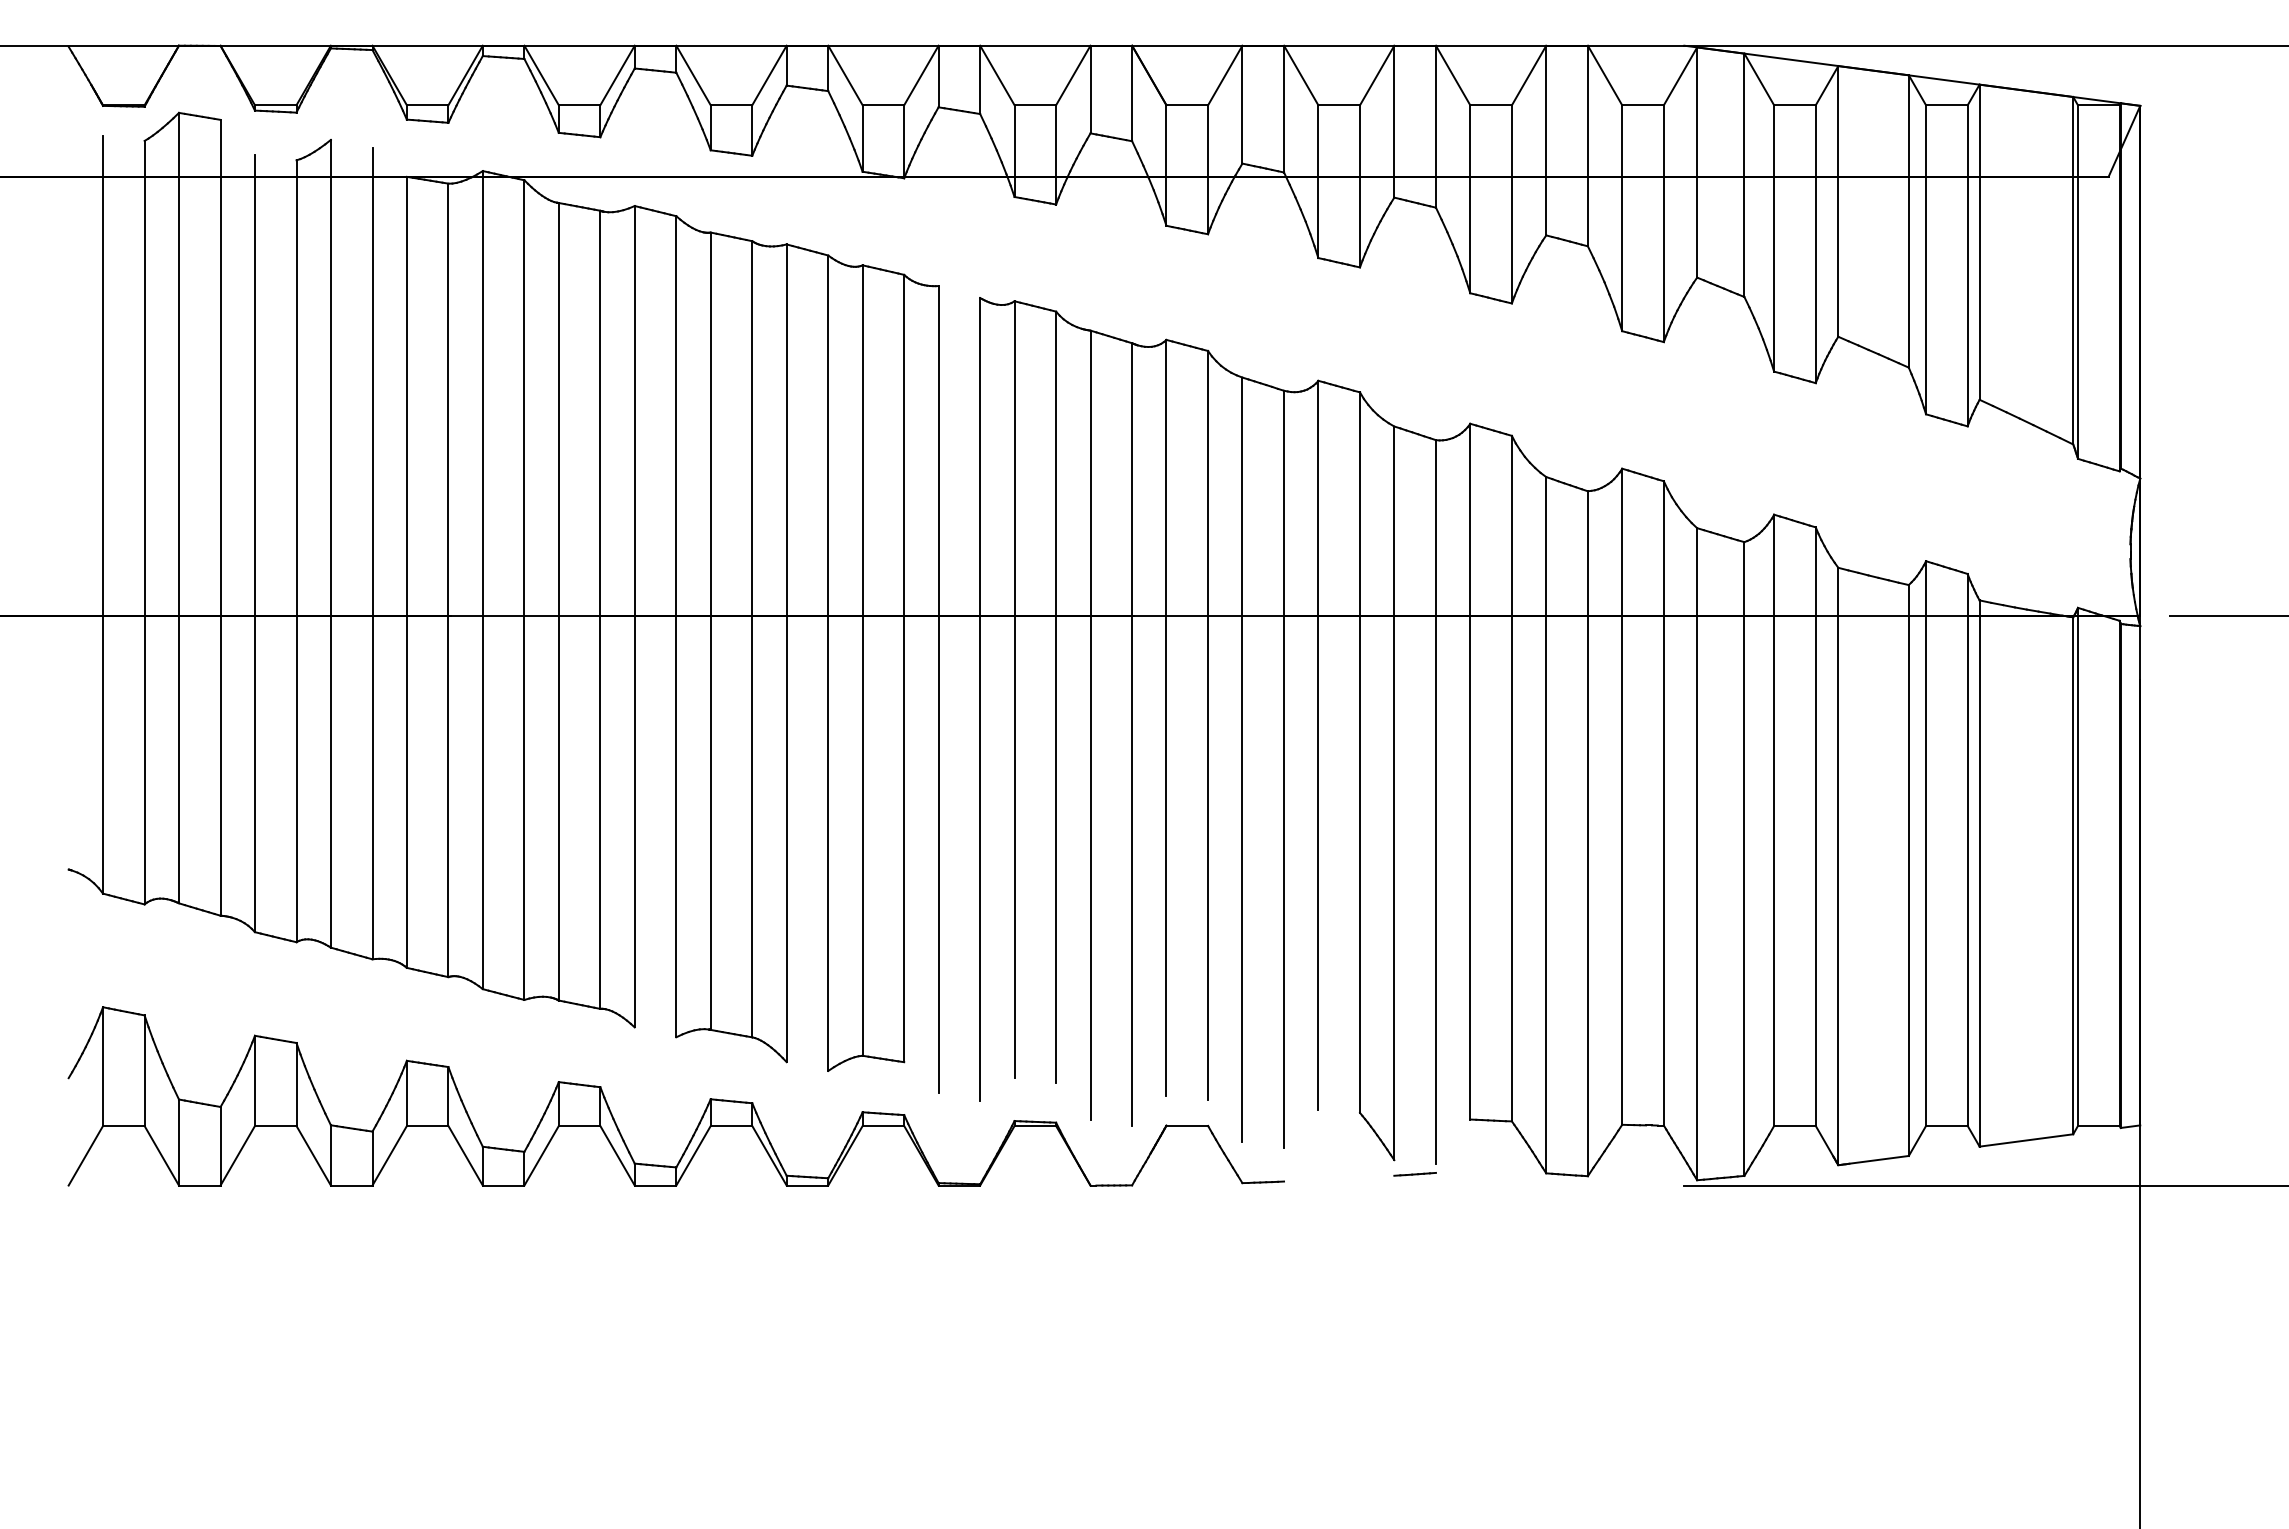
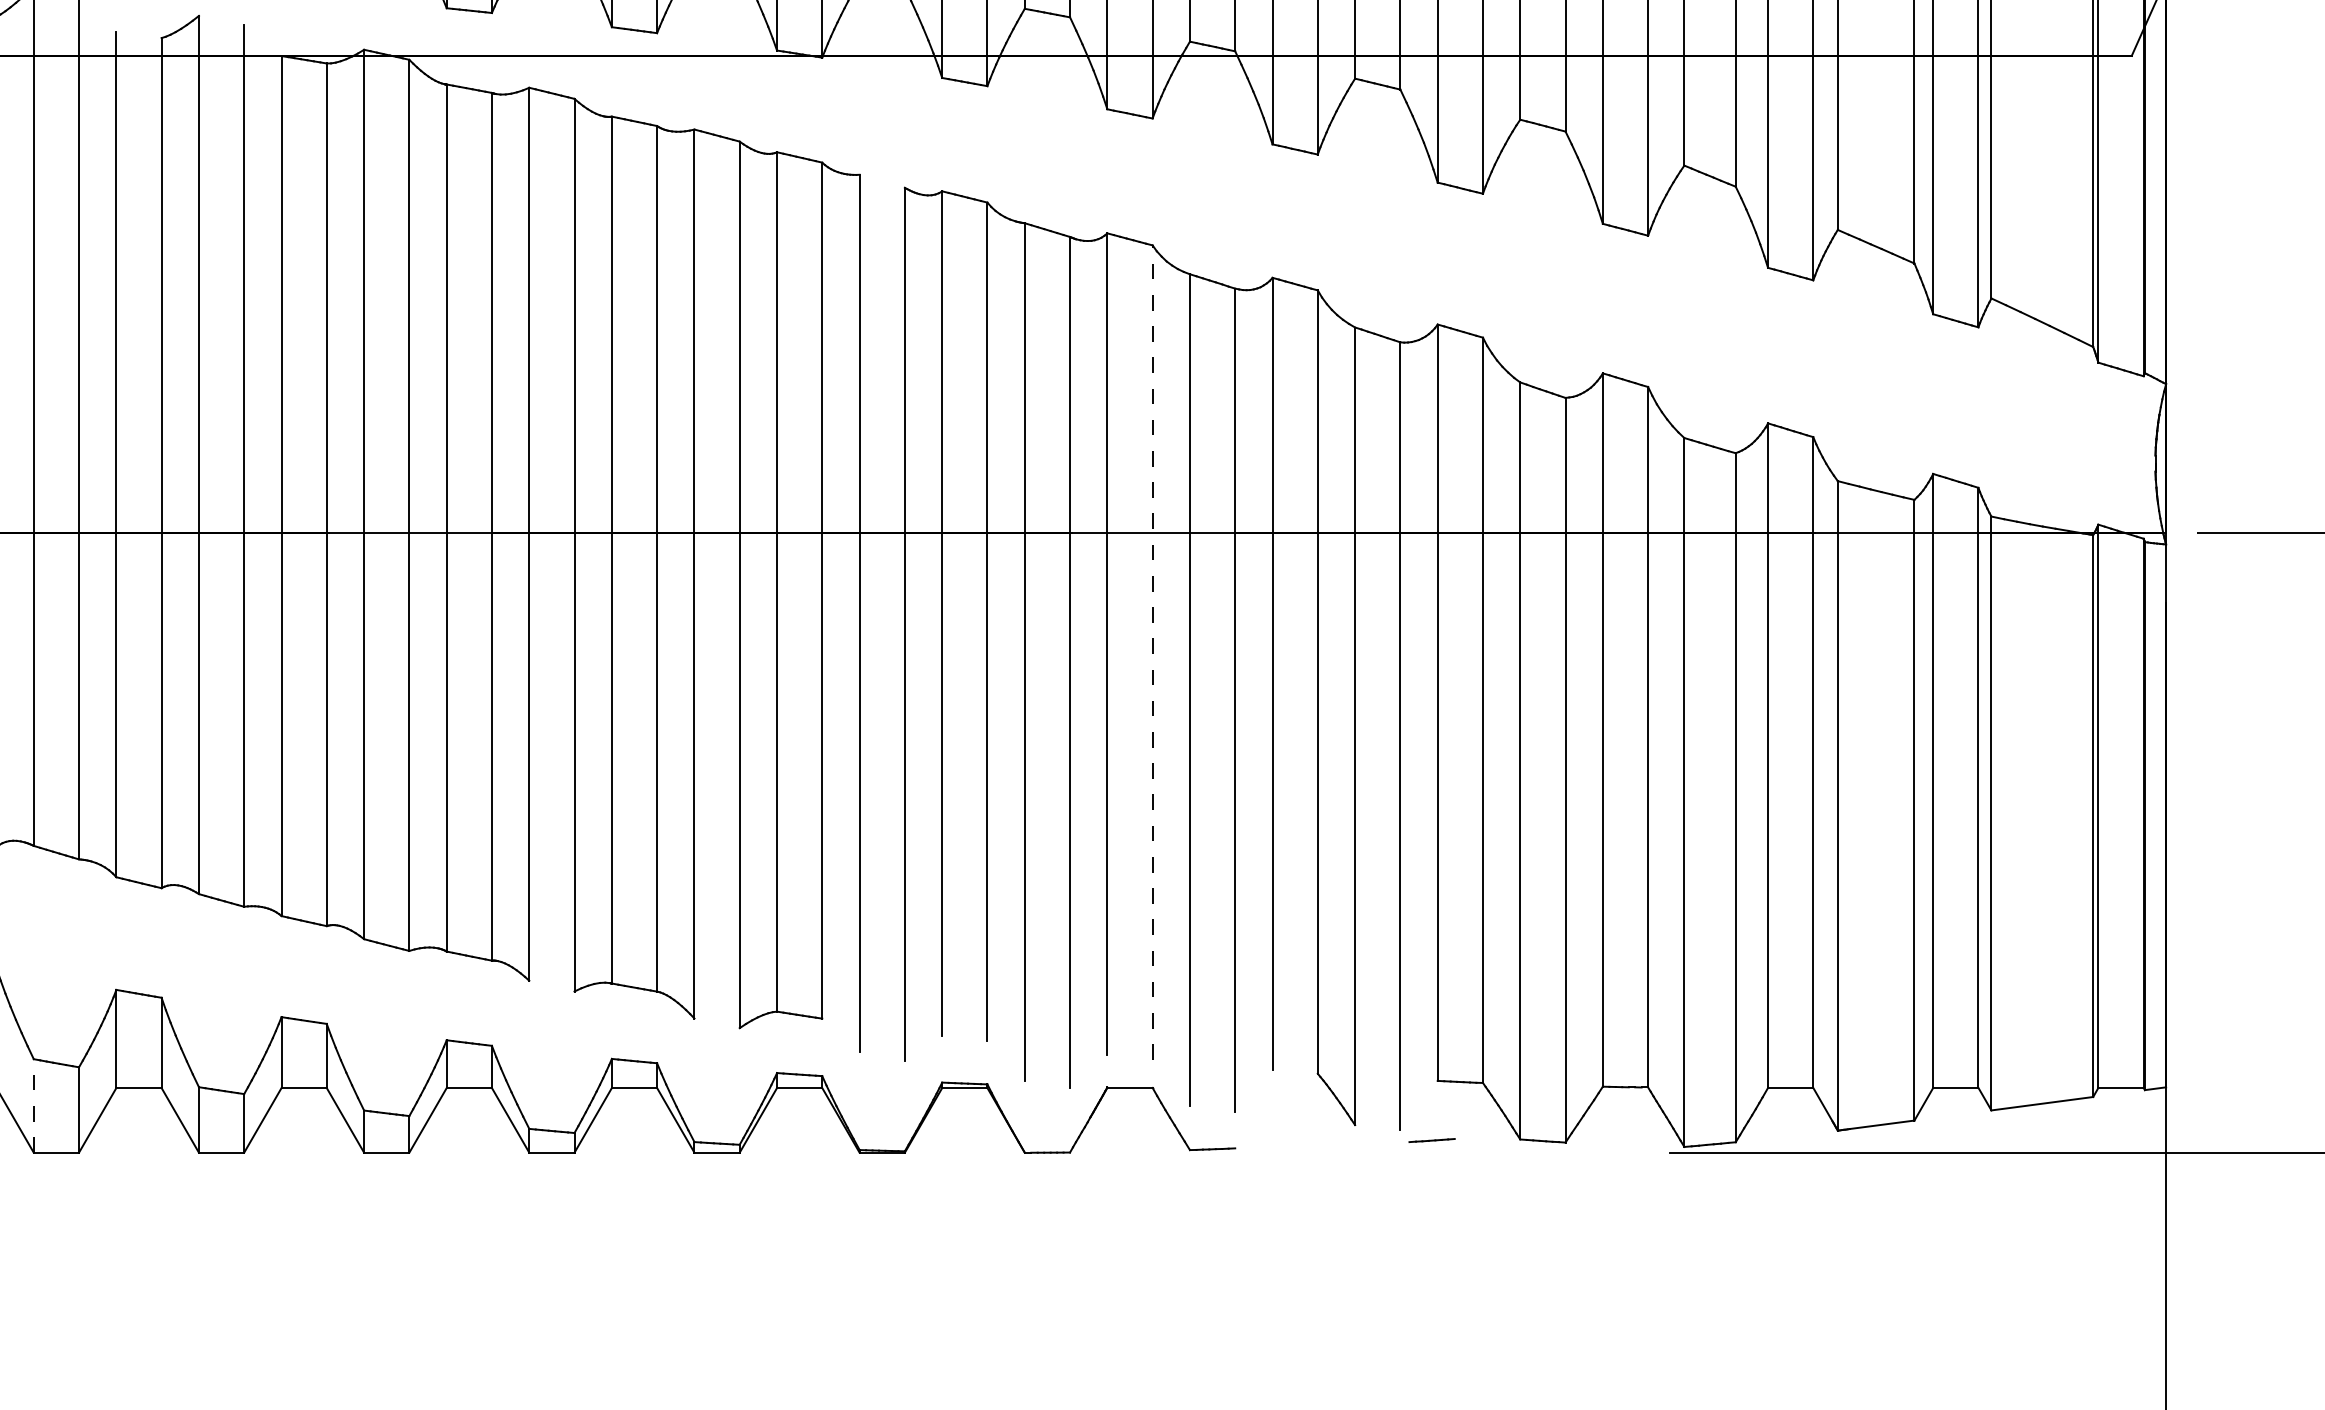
line: (1208, 725) -> (1153, 652), solid -> dashed
line: (178, 1142) -> (33, 1105), solid -> dashed
line: (1414, 1174) -> (1431, 1140), moved

